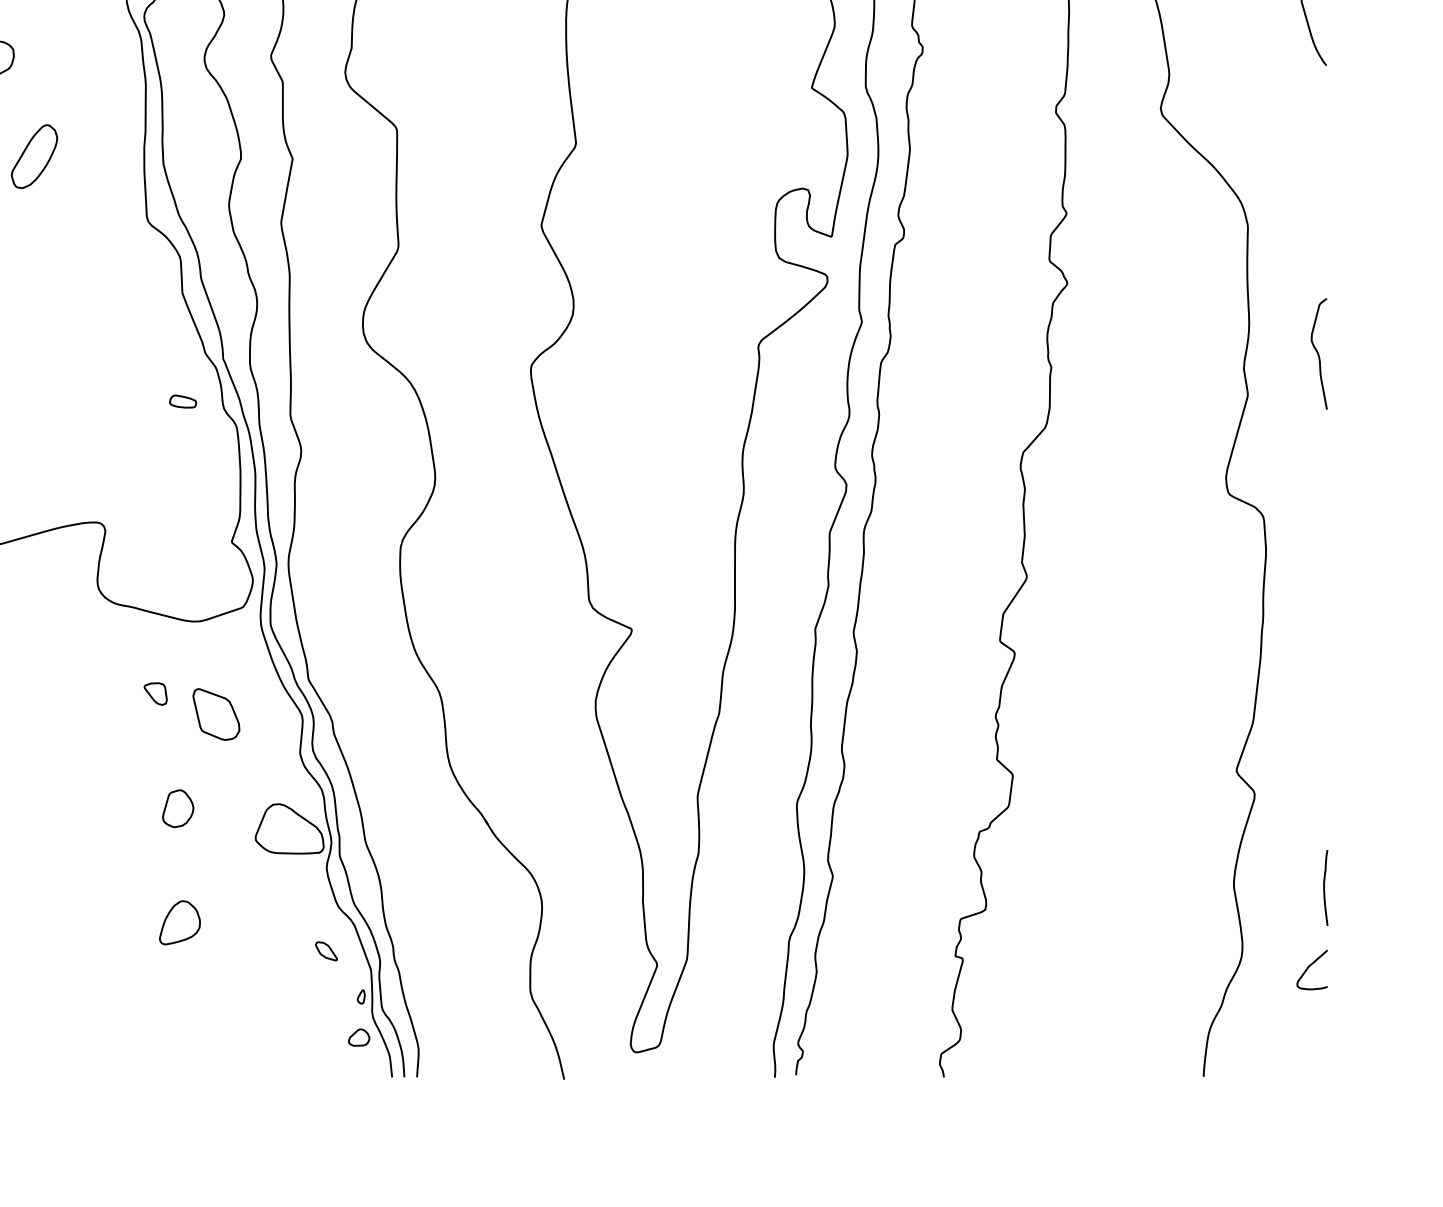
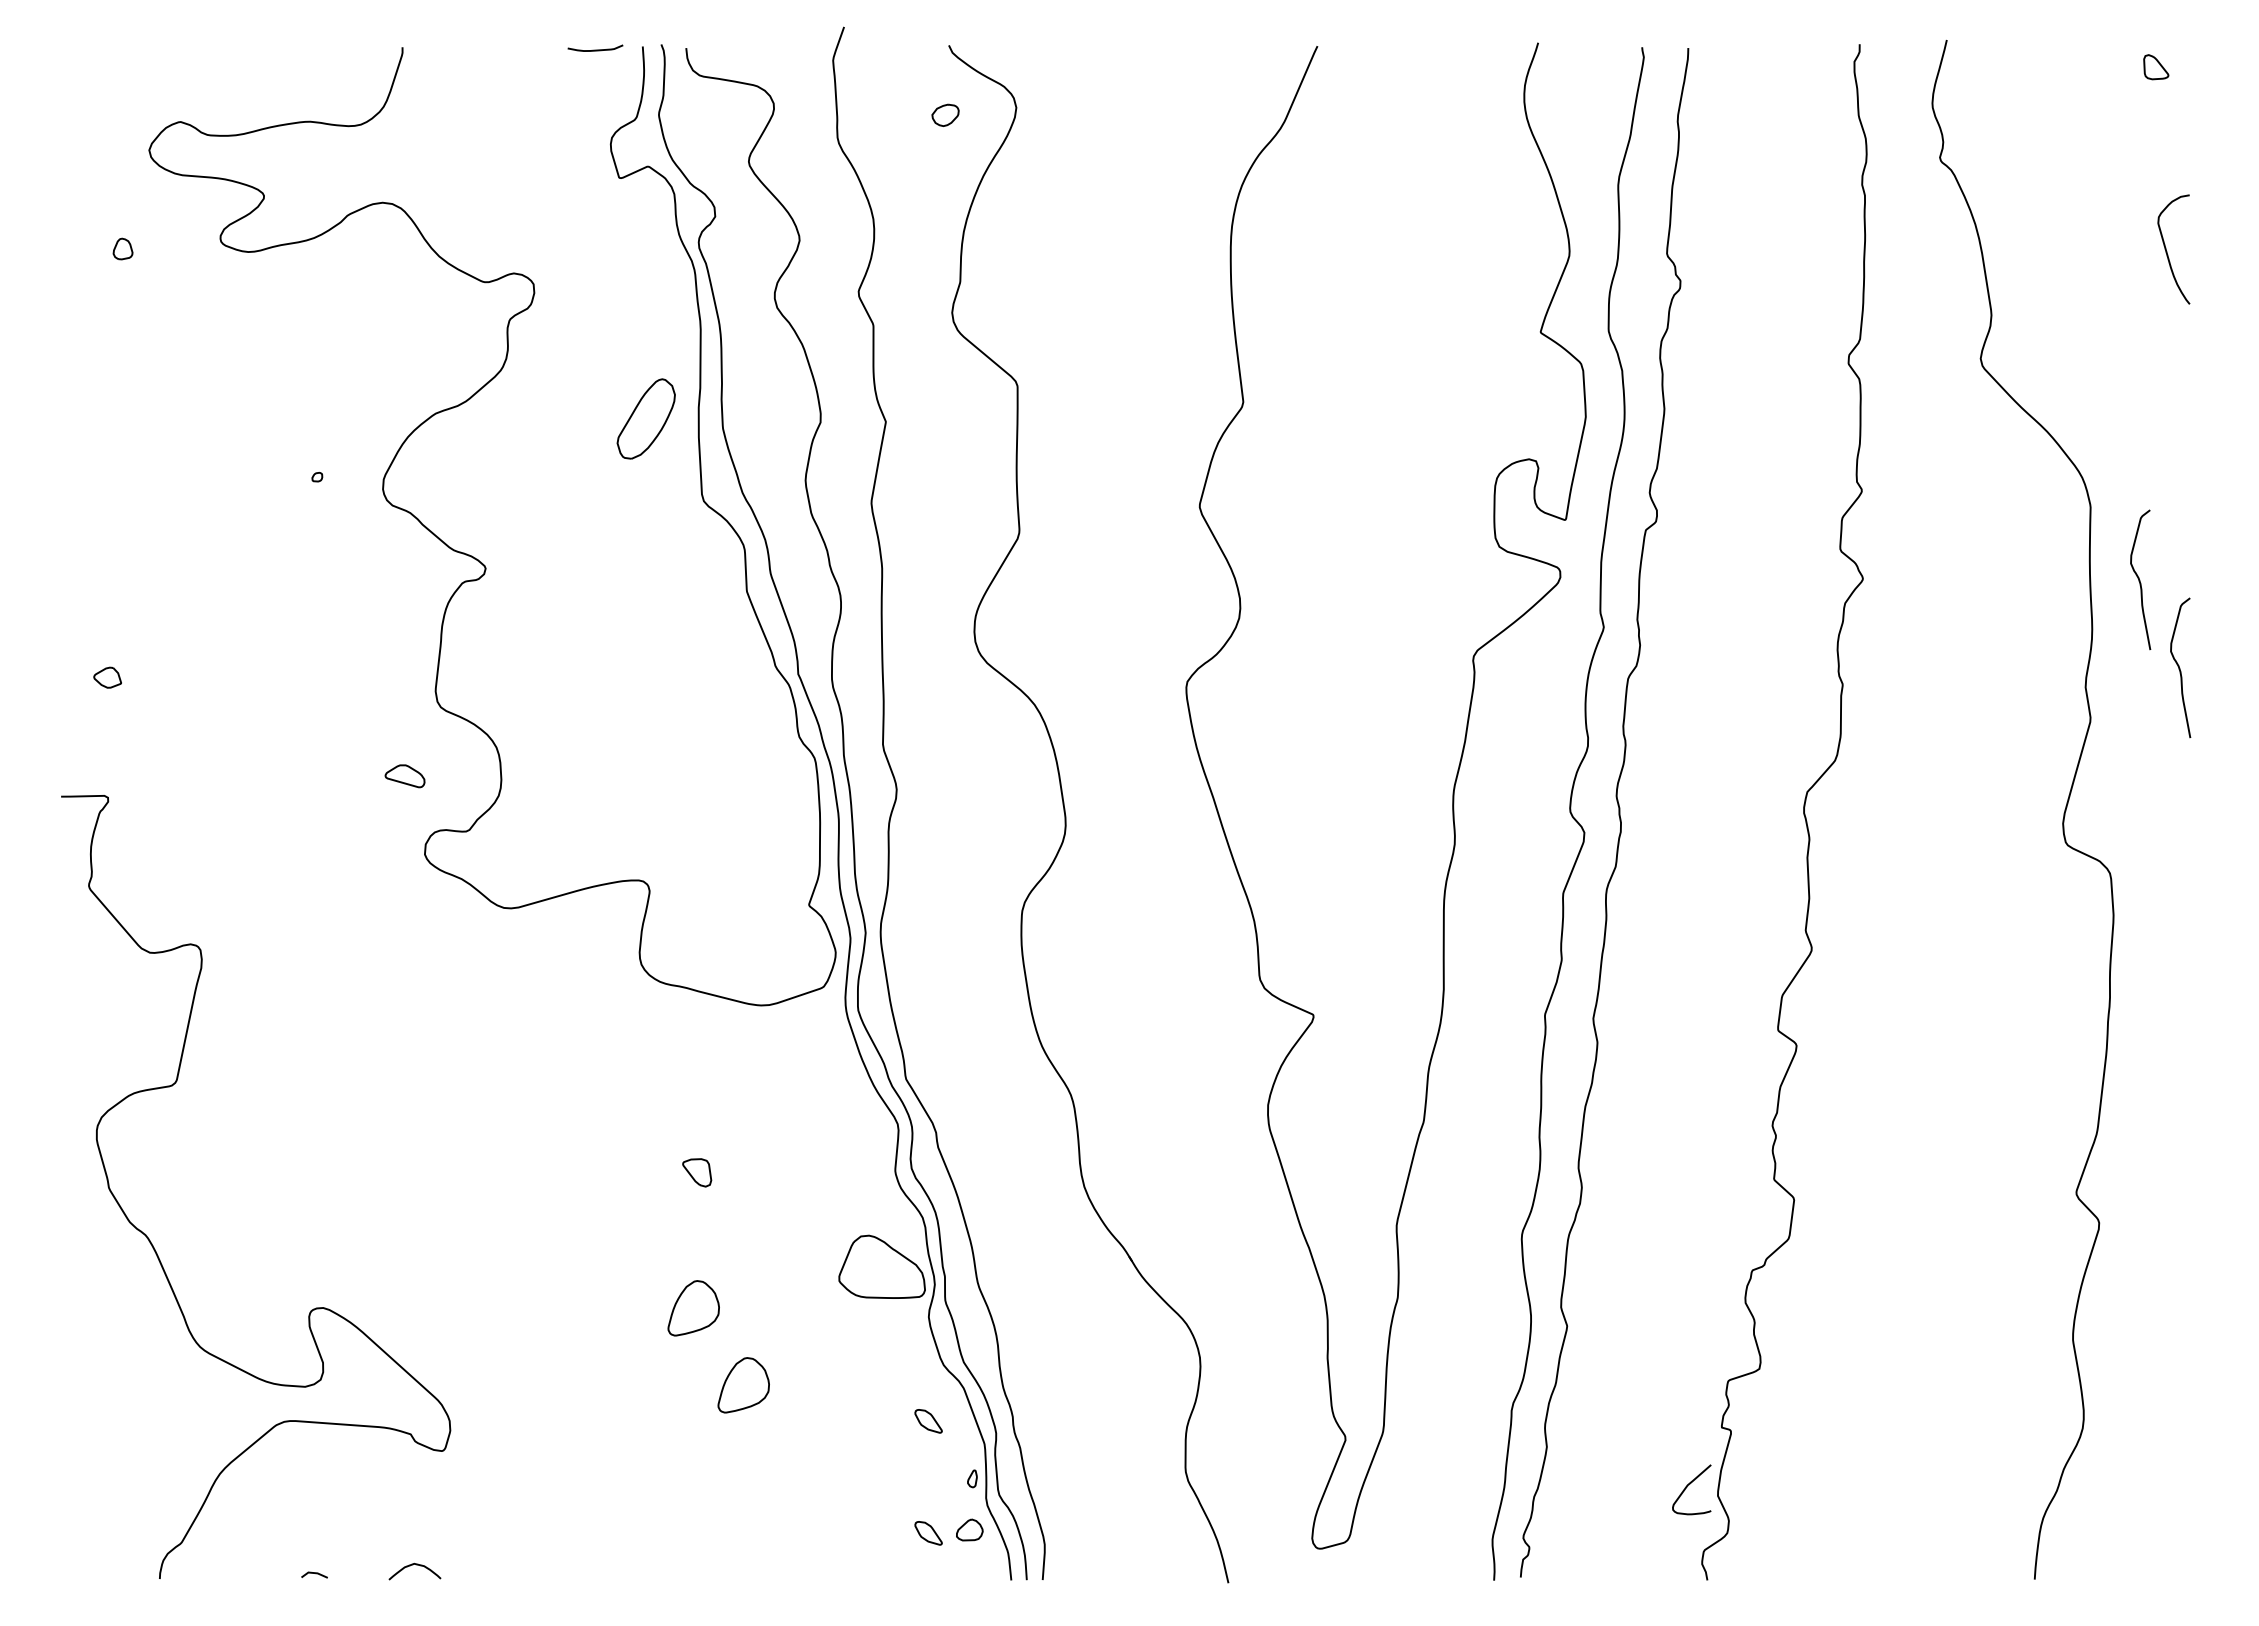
part: (33, 156) -> (645, 418), moved
curve: (1286, 283) -> (2139, 579), added
part: (182, 401) -> (747, 727), removed
part: (155, 693) -> (697, 1172), moved
part: (216, 714) -> (789, 1122), removed
part: (178, 808) -> (741, 1241), removed
part: (140, 861) -> (693, 1308), added
curve: (1324, 888) -> (2187, 1341), removed
curve: (1310, 966) -> (1689, 1485), moved
part: (326, 1040) -> (928, 1533), added

